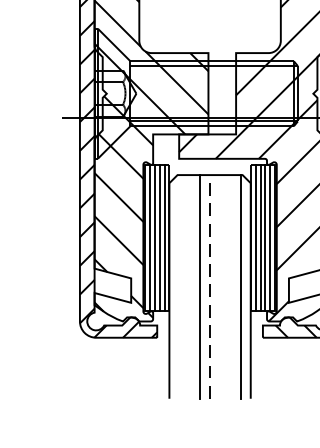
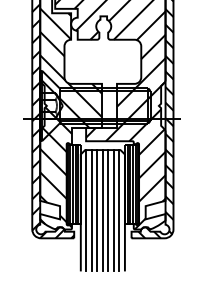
line: (179, 286) -> (86, 210), added
line: (189, 286) -> (91, 210), added
line: (209, 286) -> (102, 210), dashed -> solid
line: (220, 286) -> (108, 210), added
line: (229, 286) -> (113, 210), added

